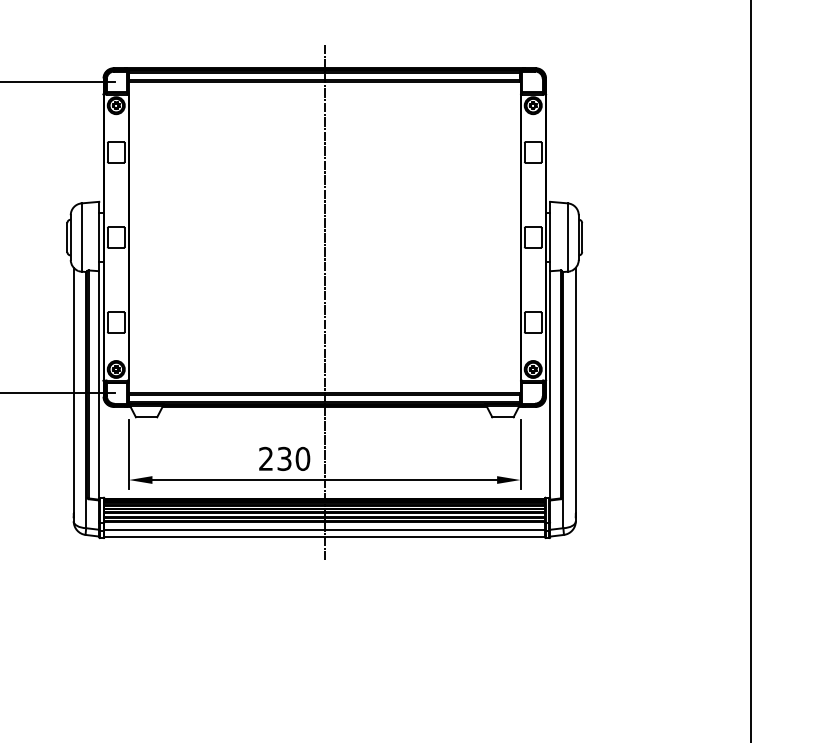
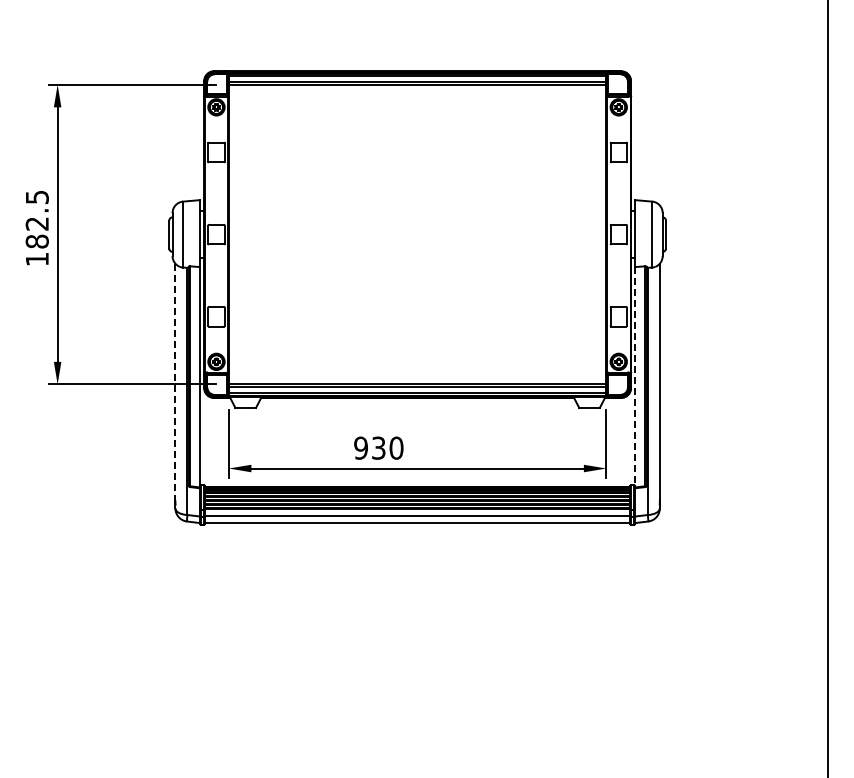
line: (324, 301) -> (417, 296), removed
line: (550, 385) -> (635, 377), solid -> dashed
line: (73, 390) -> (175, 382), solid -> dashed
text: (265, 458) -> (360, 447), 230 -> 930

